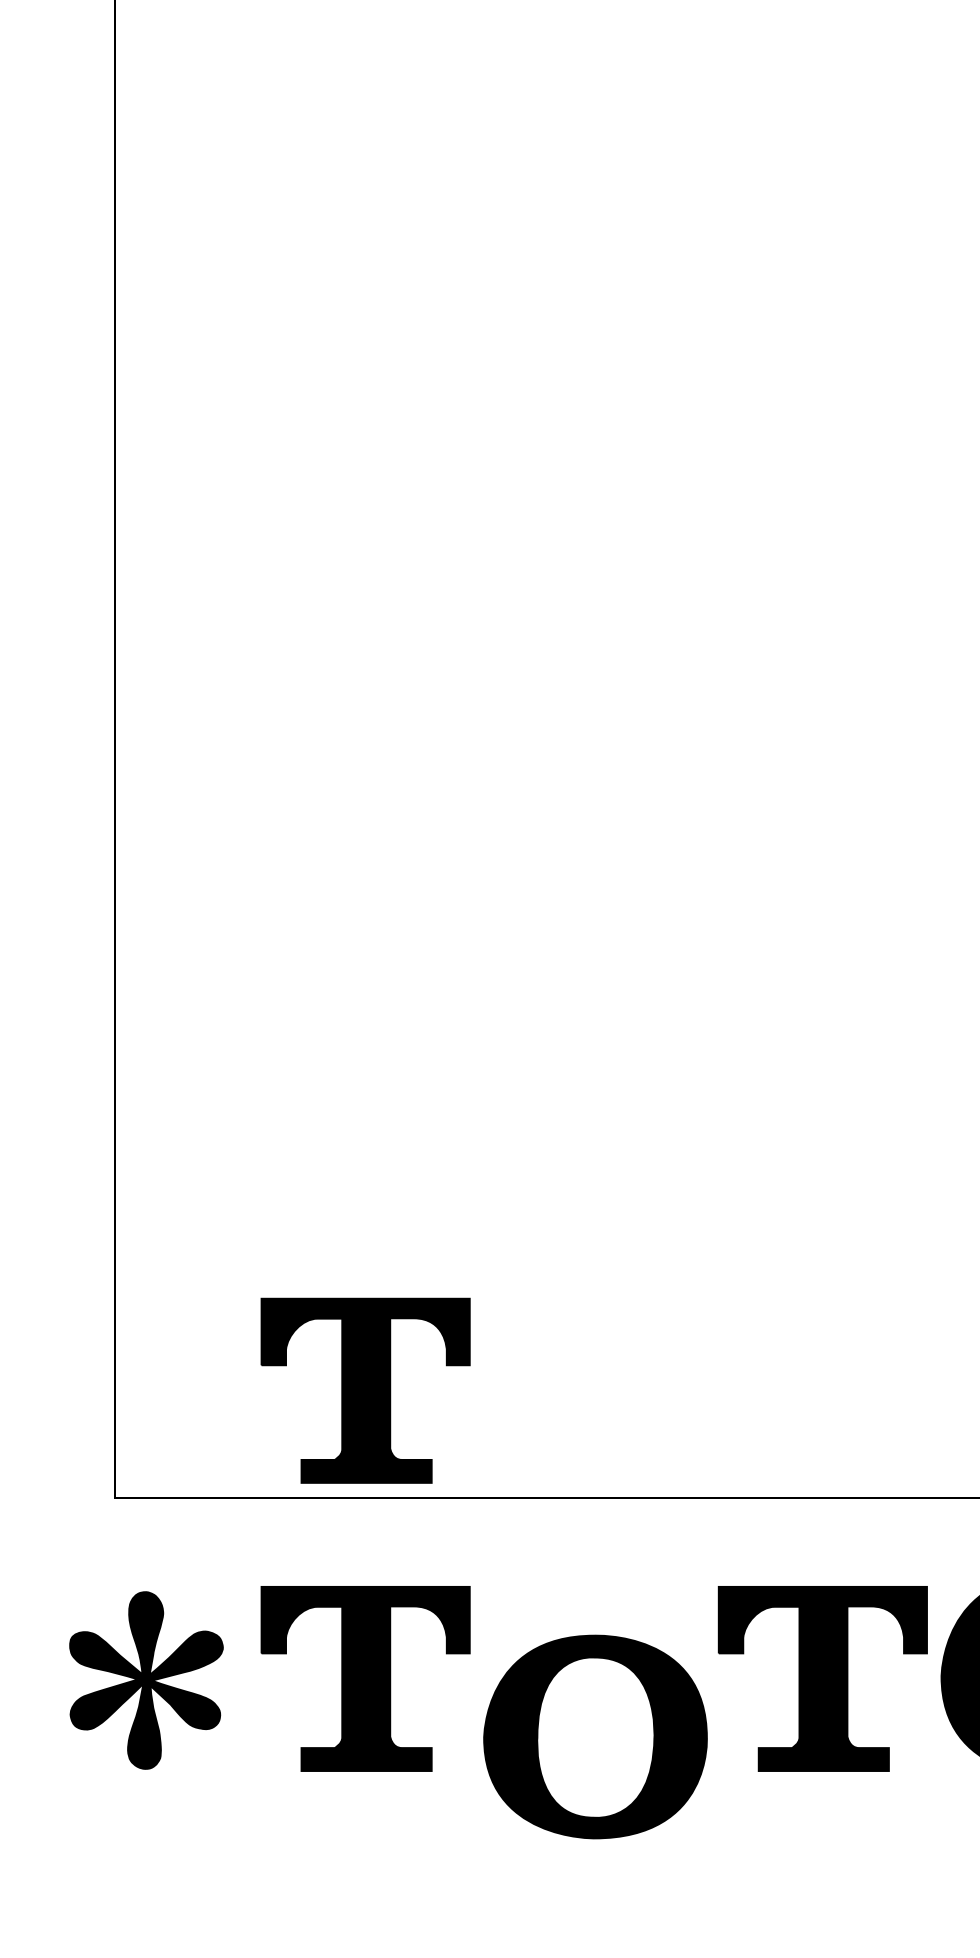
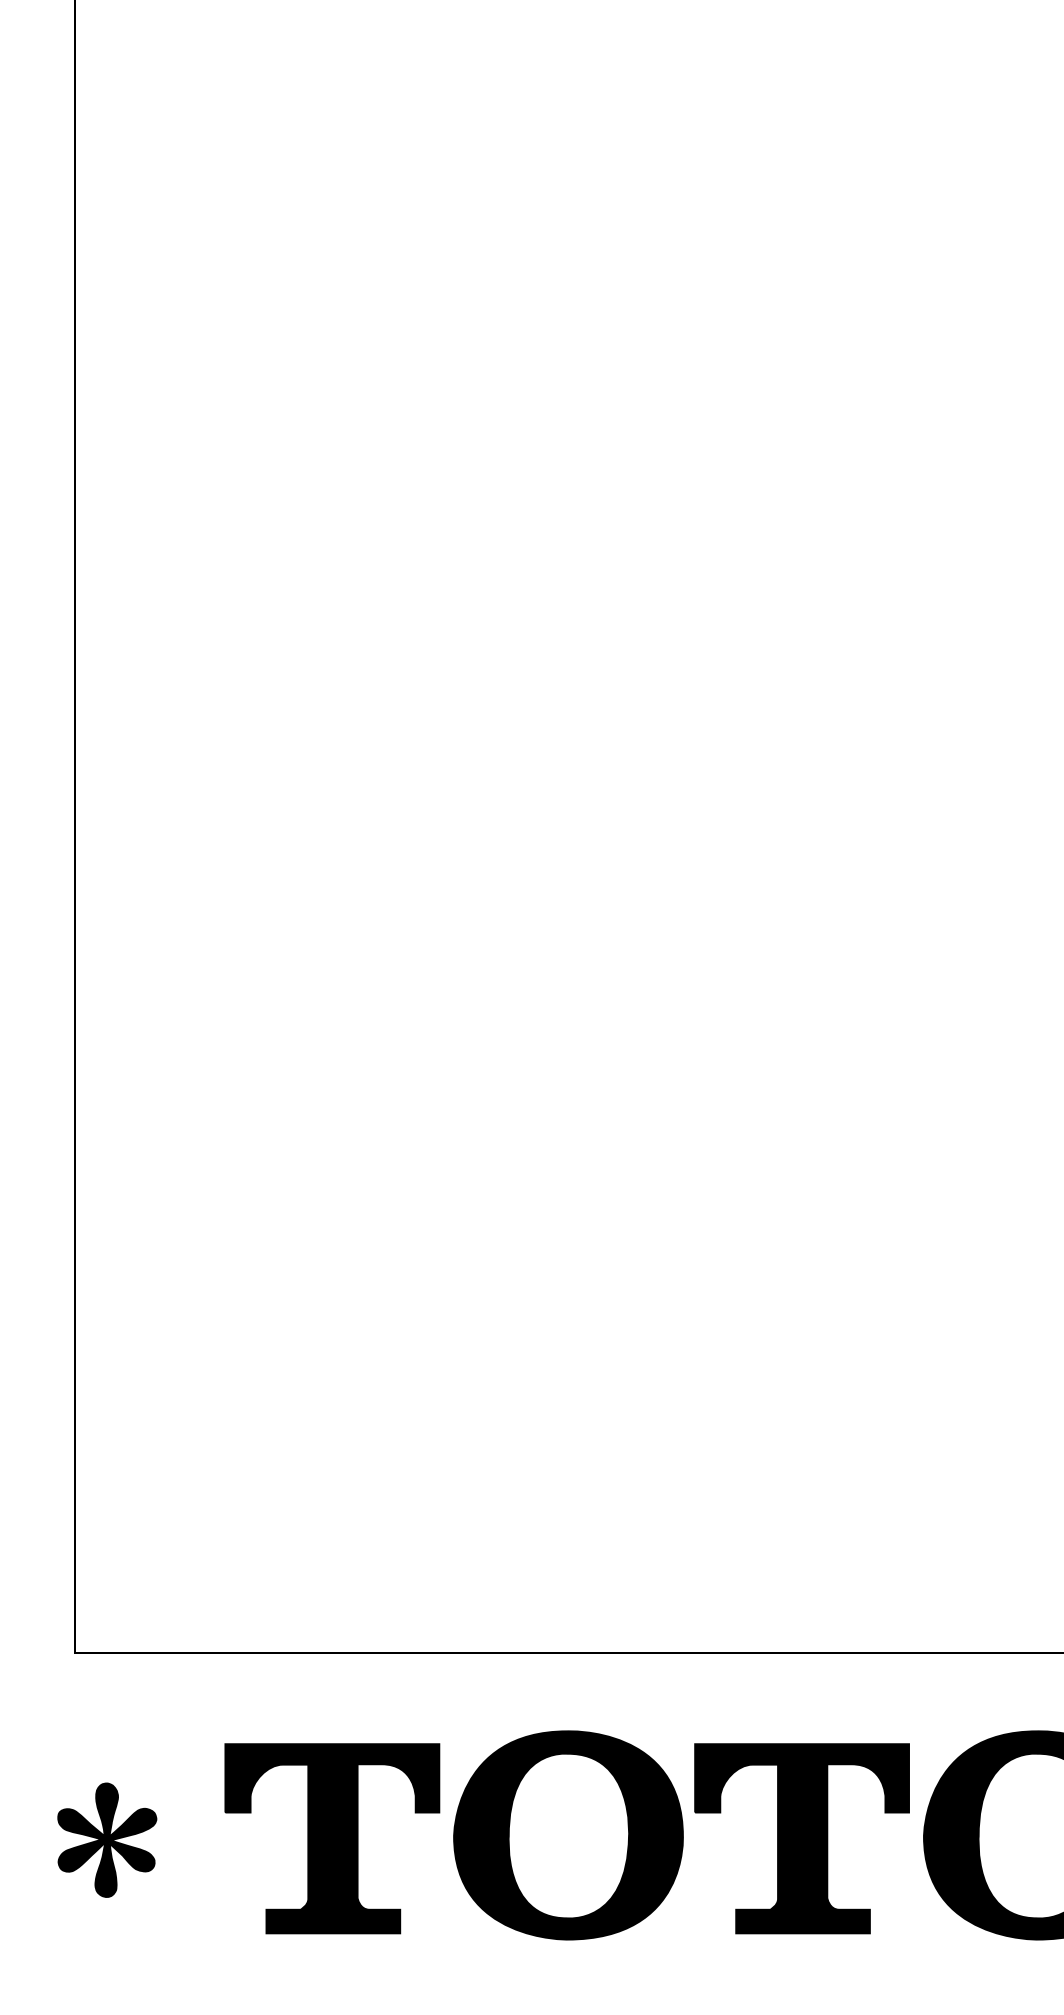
part: (365, 1390) -> (332, 1542), removed
part: (146, 1679) -> (107, 1839), size x0.62
part: (595, 1737) -> (568, 1835), moved

